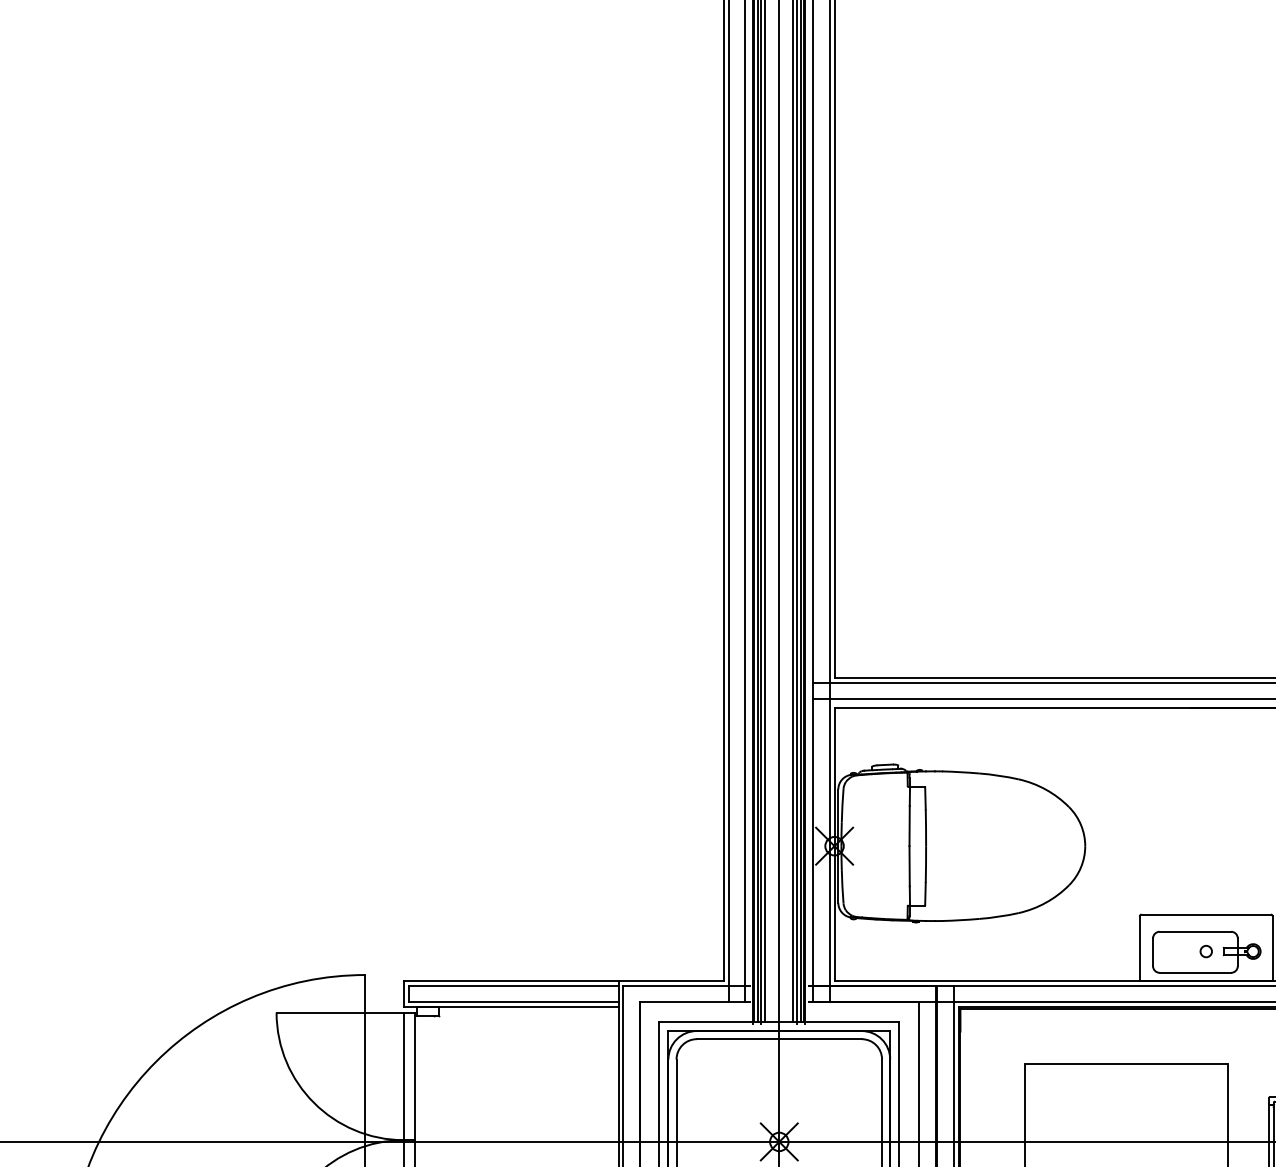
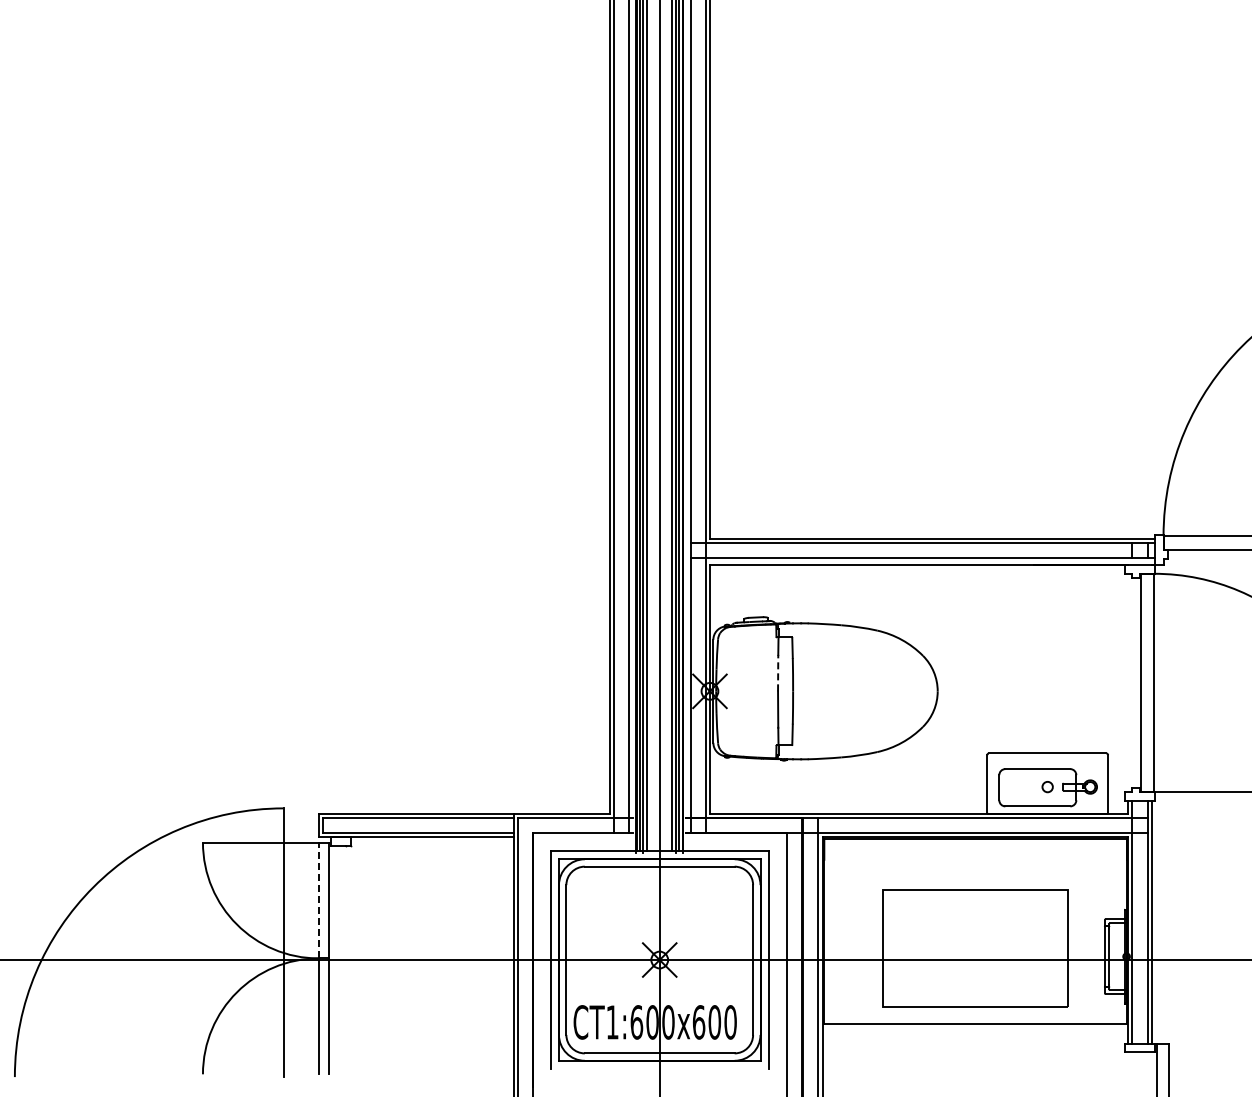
line: (910, 825) -> (778, 672), solid -> dashed
line: (403, 1076) -> (318, 900), solid -> dashed

